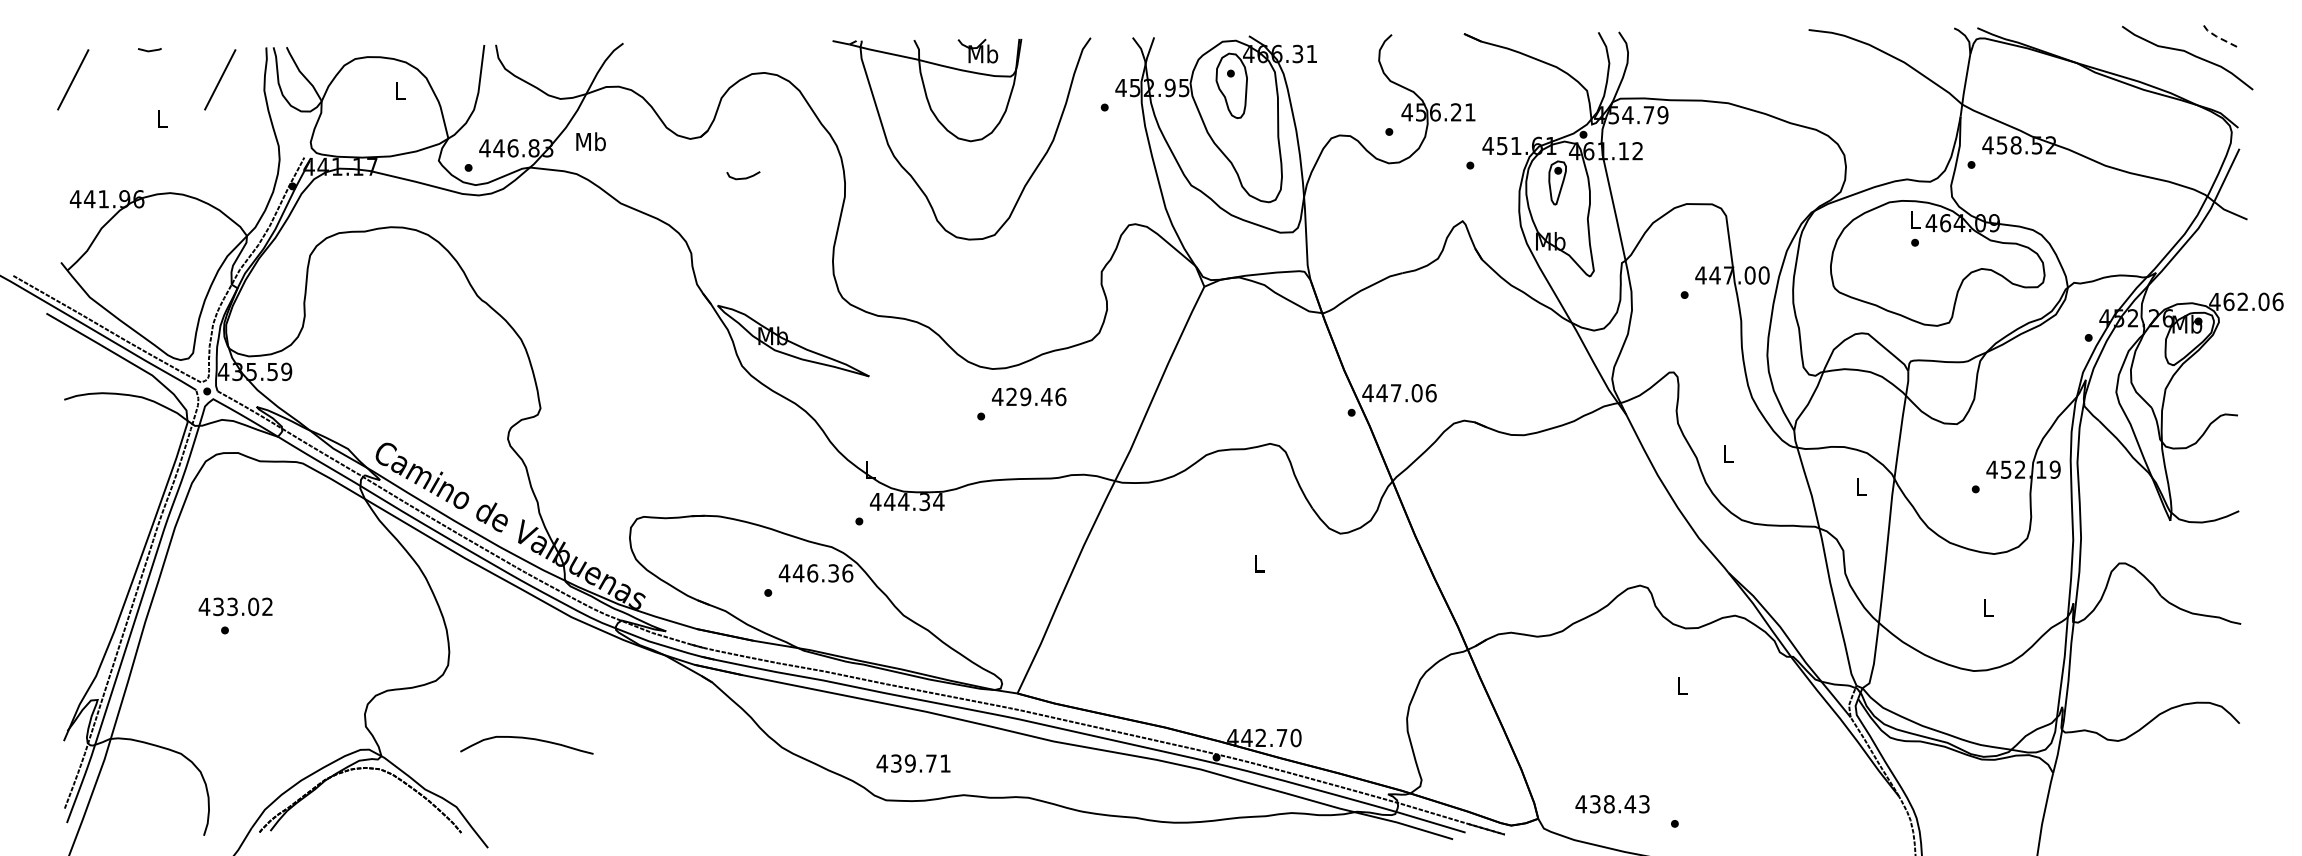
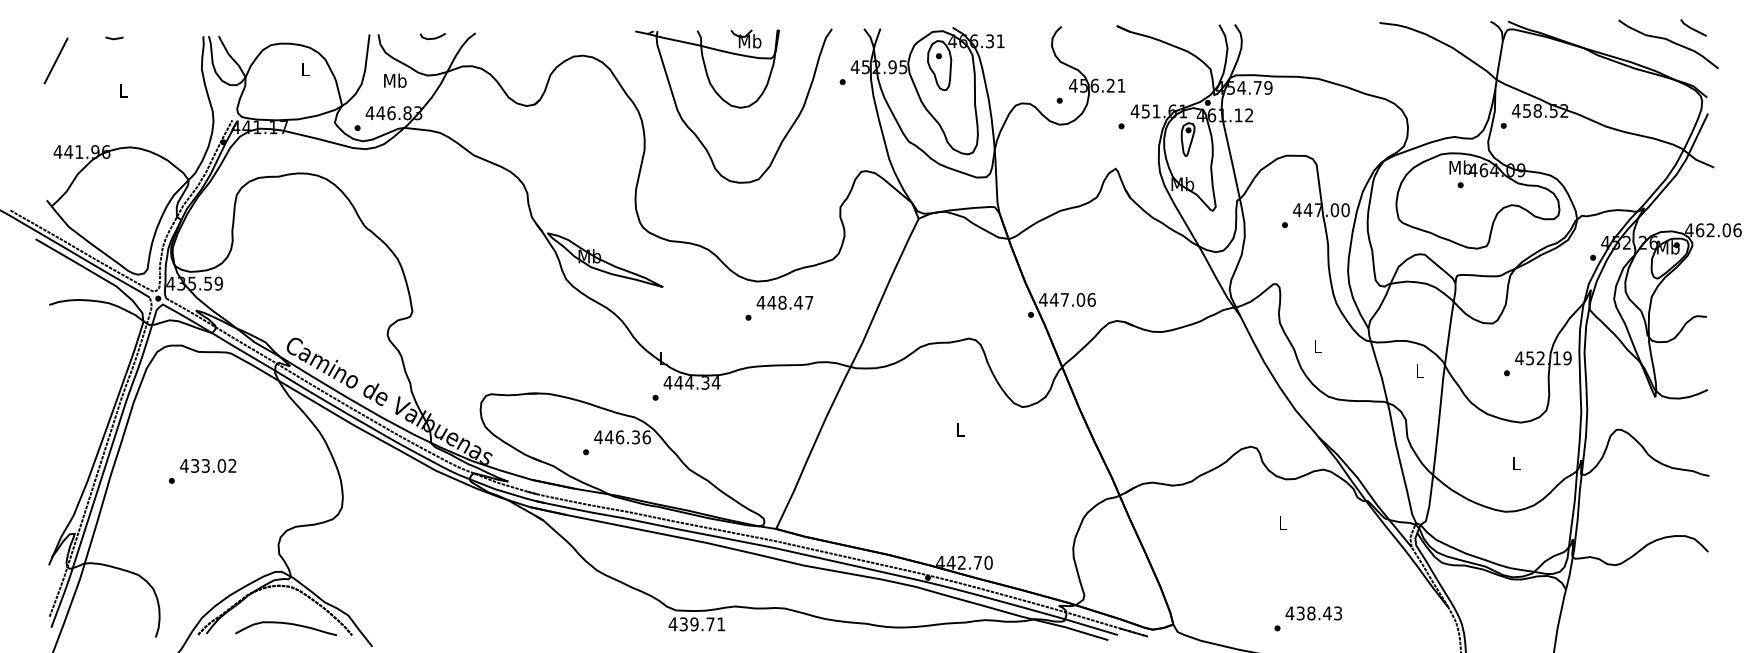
line: (2218, 37) -> (1692, 28), dashed -> solid
line: (220, 79) -> (168, 60), removed
text: (590, 141) -> (394, 80), moved
curve: (743, 177) -> (433, 37), moved
text: (1914, 219) -> (1460, 167), L -> Mb
text: (1036, 396) -> (790, 302), 429.46 -> 448.47
text: (235, 606) -> (208, 465), moved
curve: (526, 739) -> (285, 624), moved
text: (913, 763) -> (696, 624), moved
text: (1612, 804) -> (1313, 613), moved

